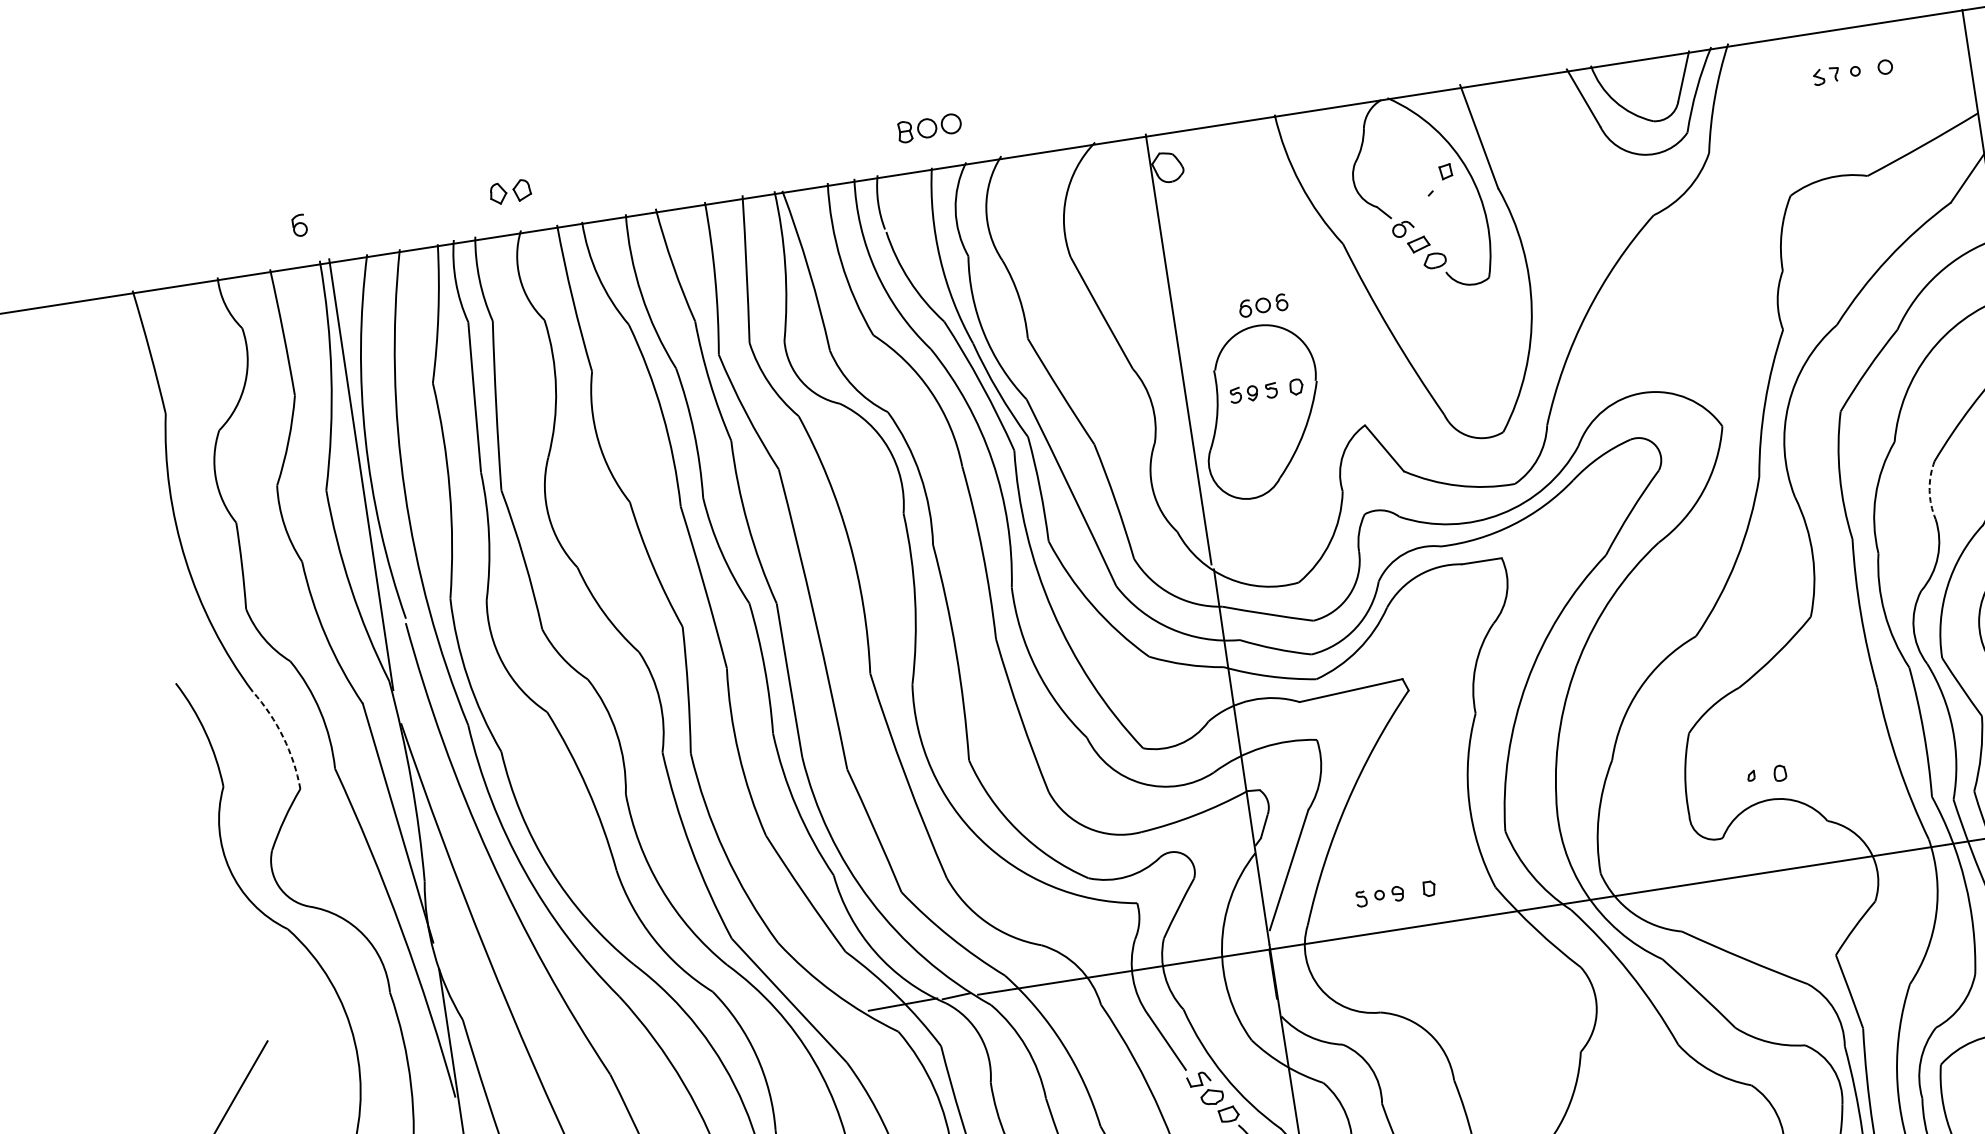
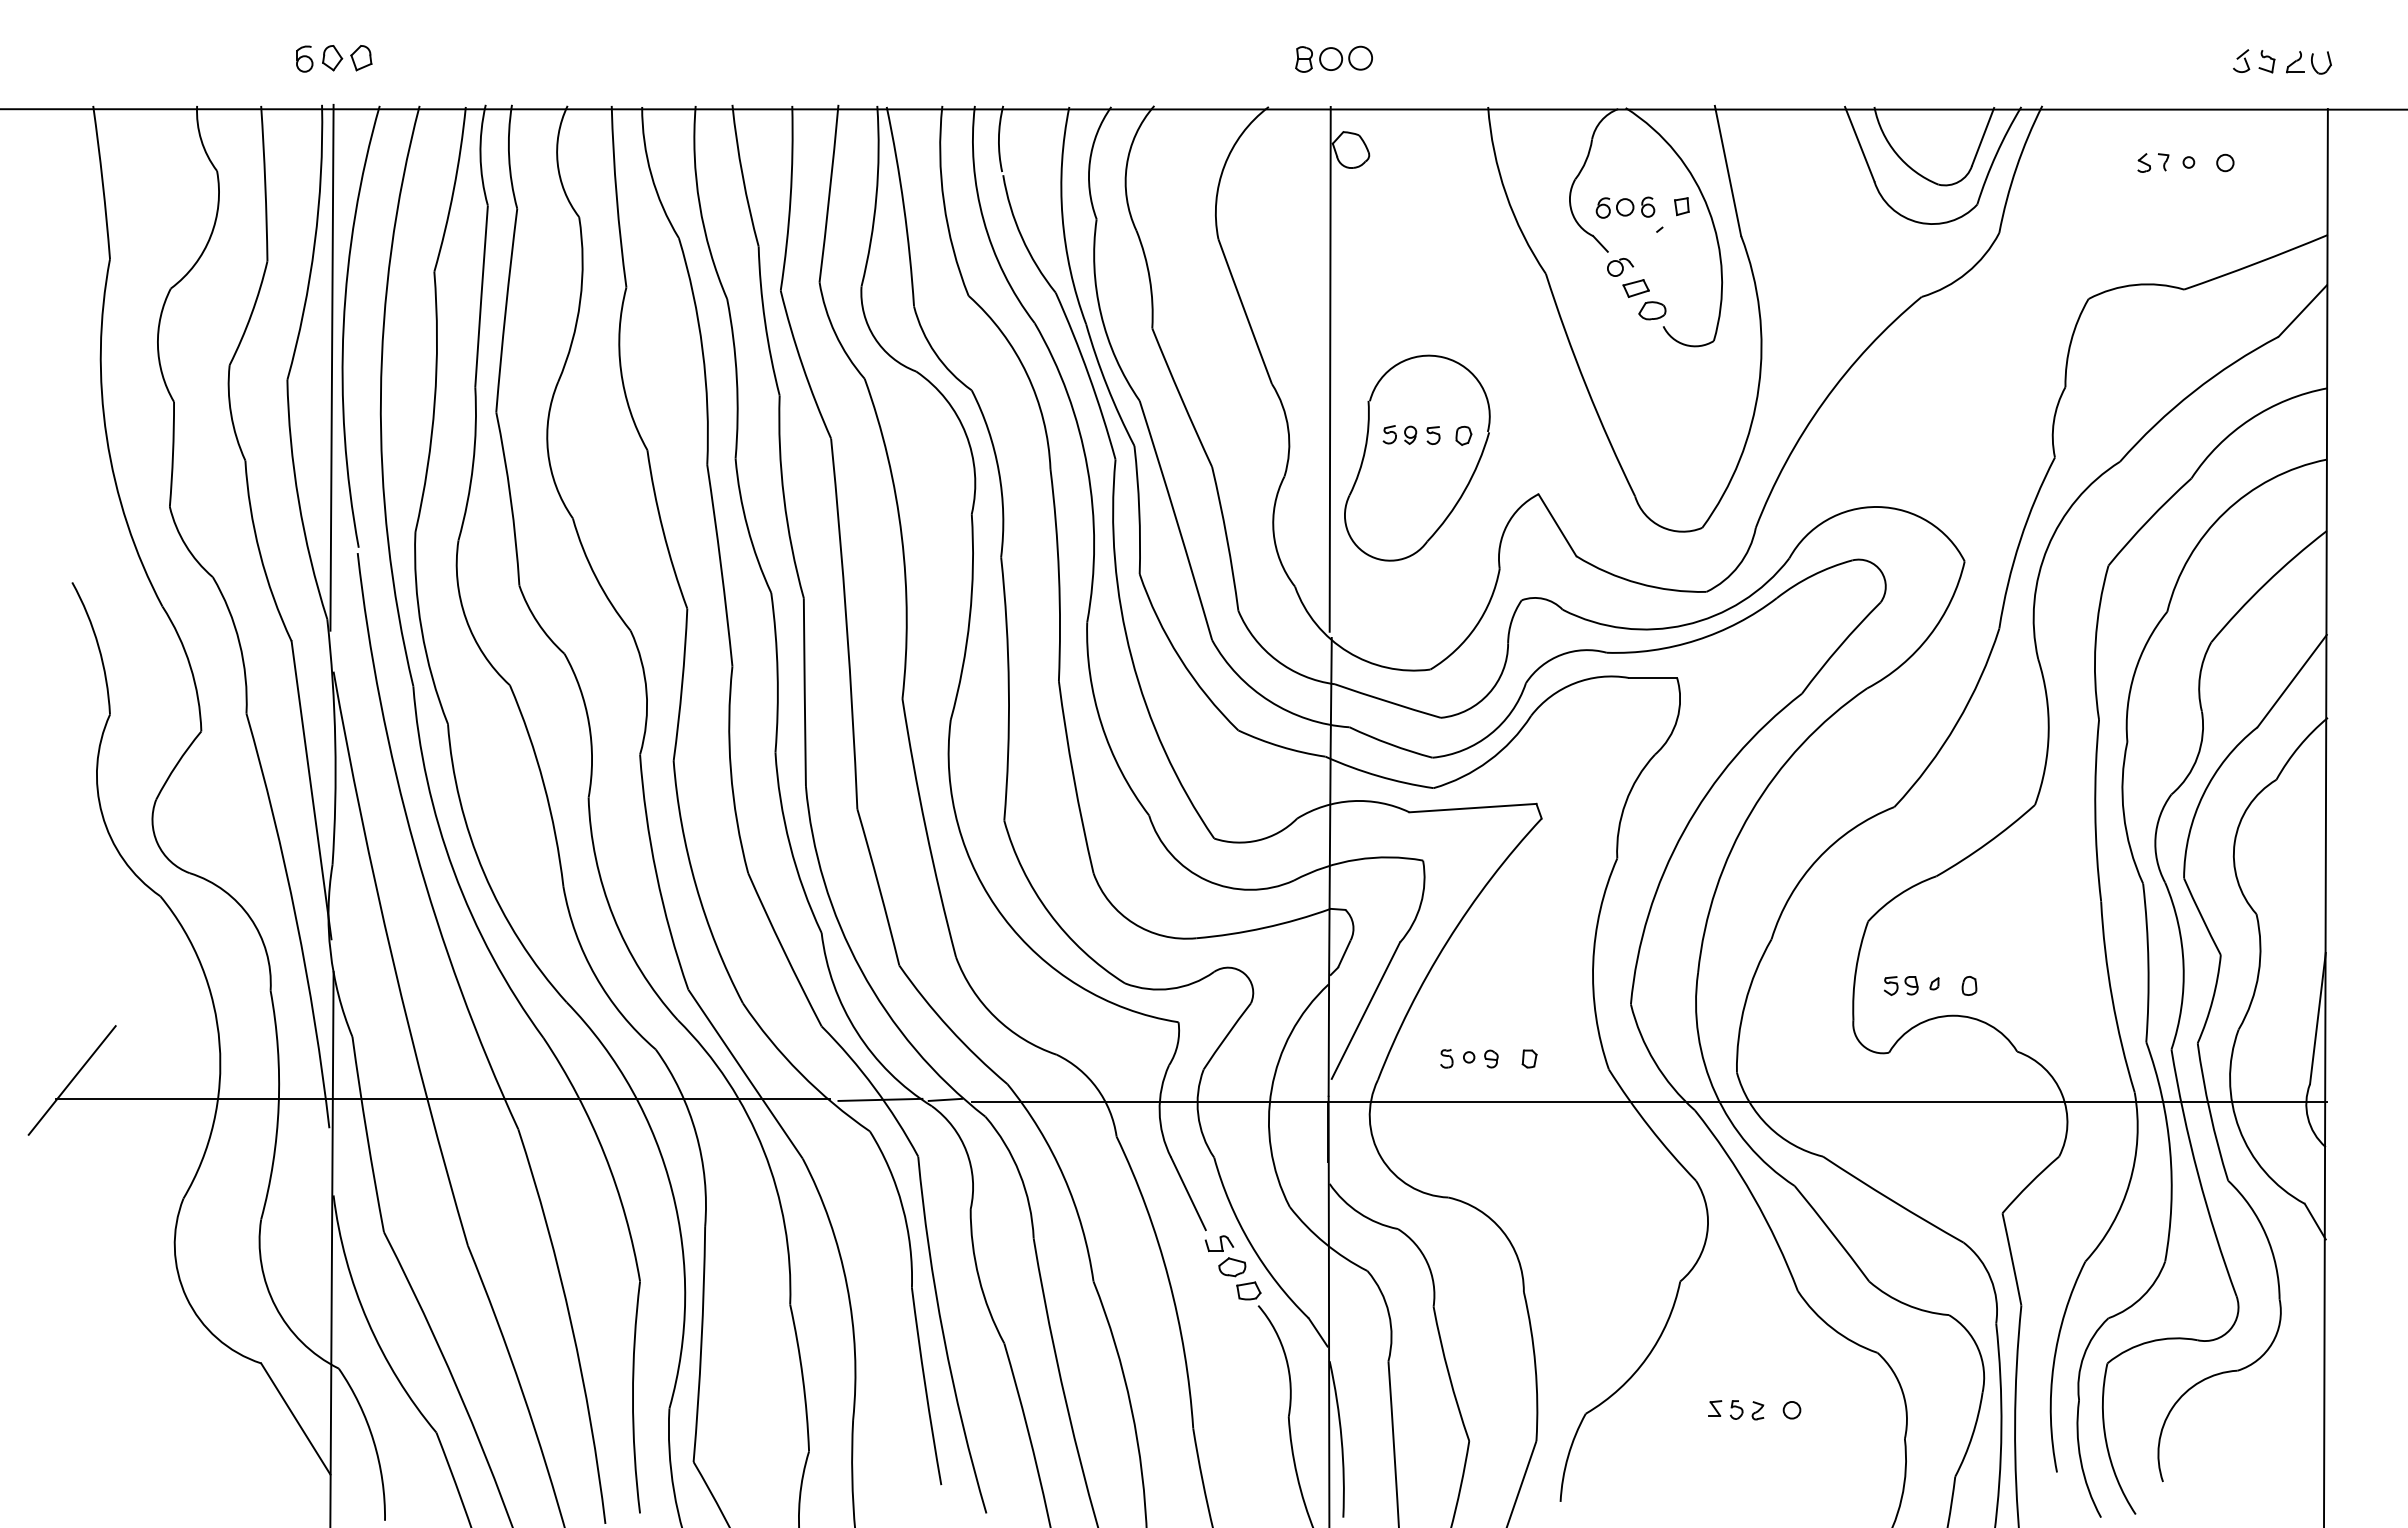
part: (929, 127) -> (1333, 58), moved
part: (510, 192) -> (347, 58), moved
part: (1263, 305) -> (1625, 207), moved
arc: (1930, 490) -> (2200, 676), dashed -> solid
arc: (283, 737) -> (190, 666), dashed -> solid
part: (1724, 781) -> (1901, 985), added
line: (545, 1058) -> (443, 1098), added

